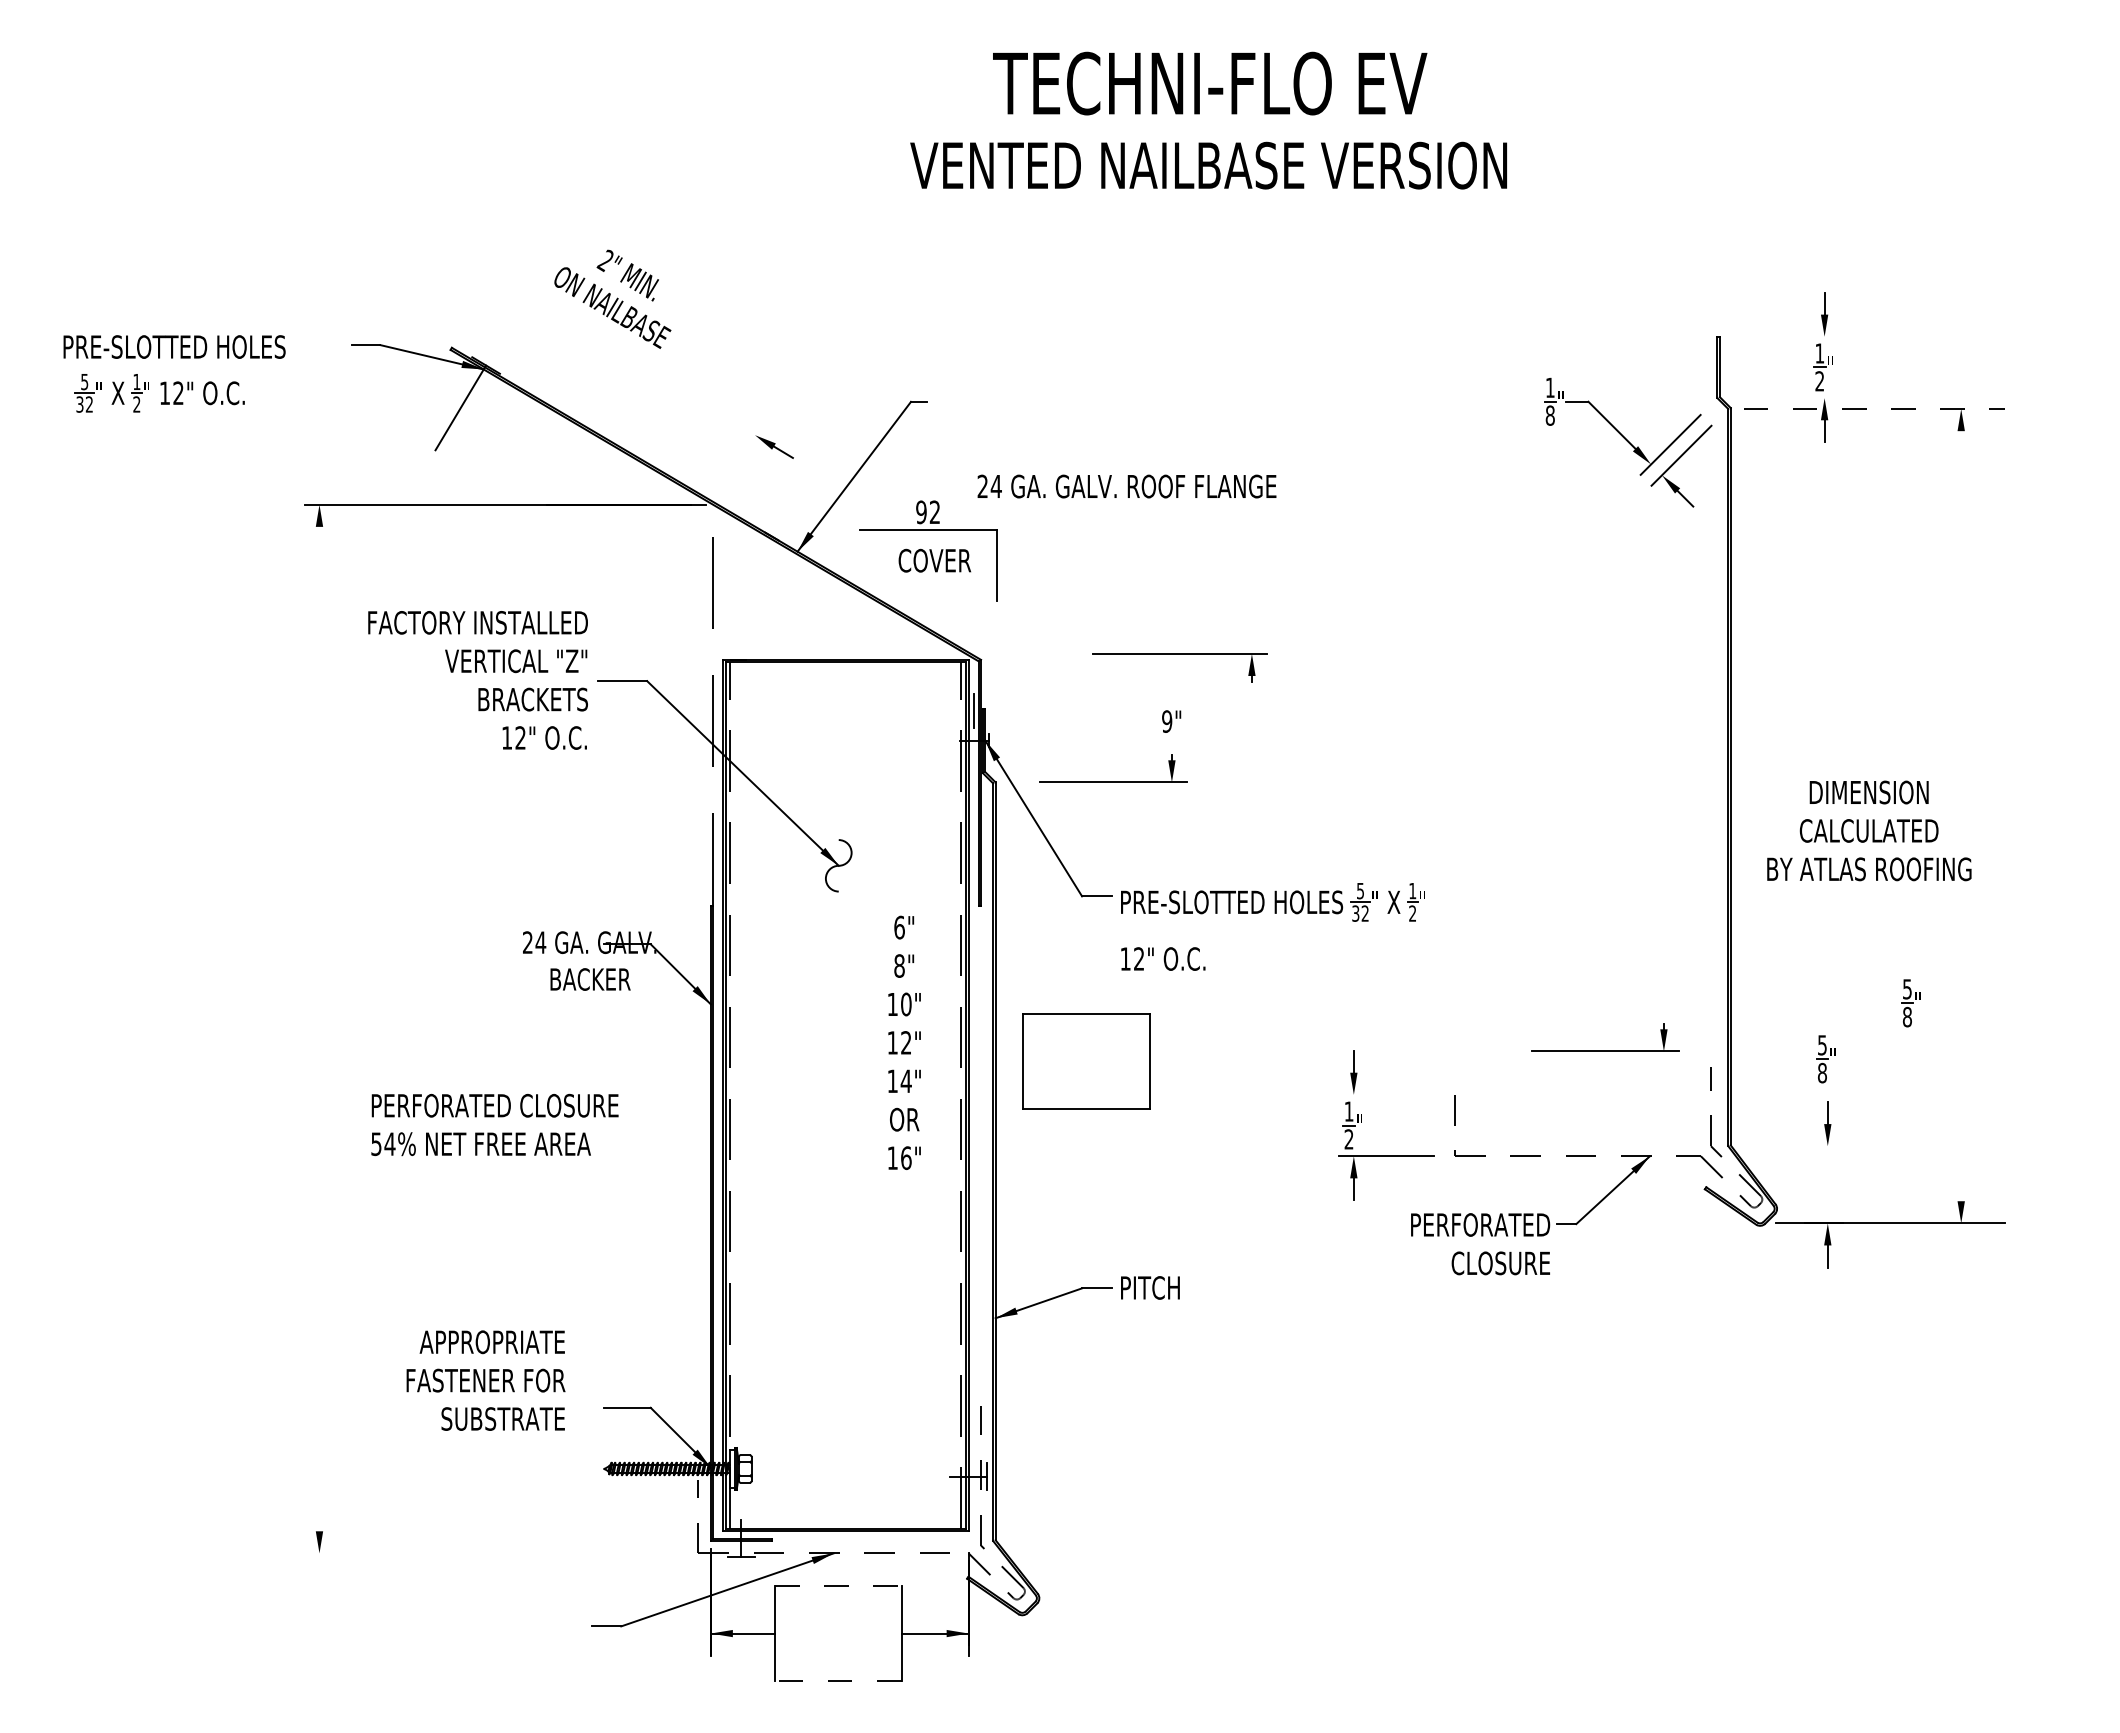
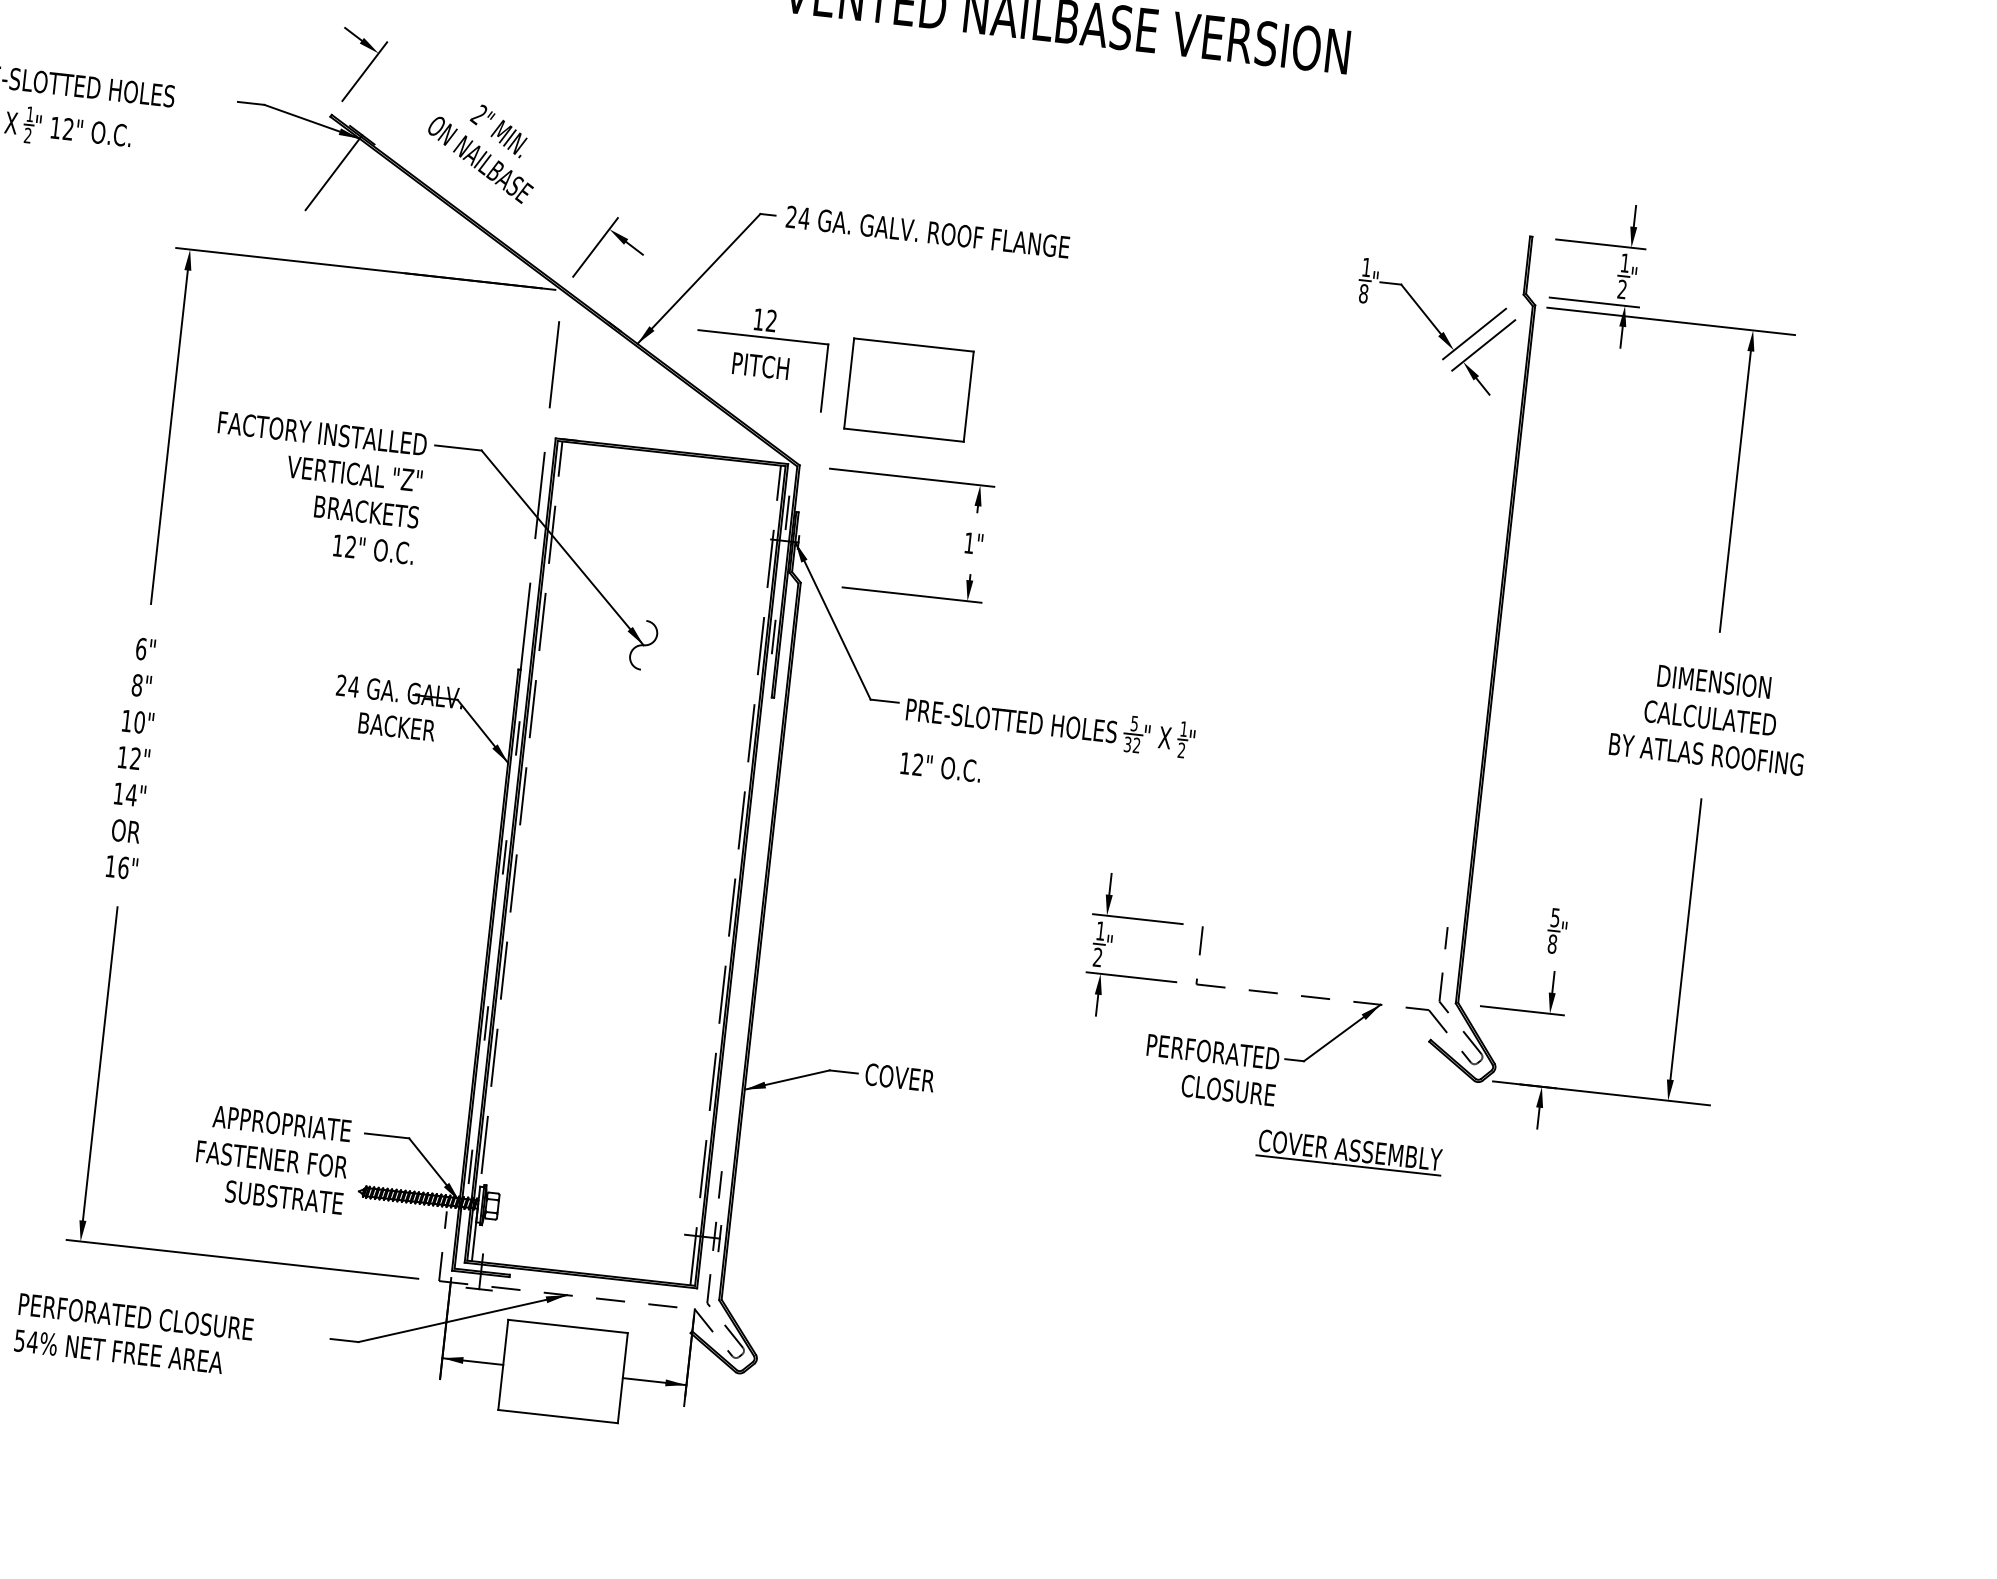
part: (478, 293) -> (362, 66), added
text: (612, 298) -> (481, 151), moved
line: (1791, 336) -> (1600, 244), added
line: (1791, 398) -> (1593, 302), added
line: (1874, 409) -> (1671, 321), dashed -> solid
line: (742, 455) -> (595, 247), added
text: (1126, 486) -> (927, 232), moved
text: (921, 512) -> (758, 319), 92 -> 12
text: (934, 560) -> (766, 366), COVER -> PITCH
line: (1961, 579) -> (1735, 491), added
part: (1179, 654) -> (911, 478), moved
text: (477, 680) -> (316, 488), moved
line: (319, 702) -> (169, 436), added
text: (1167, 721) -> (969, 543), 9" -> 1"
text: (1869, 830) -> (1710, 717), moved
line: (973, 841) -> (773, 636), added
line: (718, 977) -> (518, 738), added
part: (1910, 1003) -> (1643, 887), removed
text: (904, 1042) -> (134, 758), moved
part: (1605, 1050) -> (1349, 900), removed
line: (1961, 1052) -> (1686, 939), added
part: (1086, 1061) -> (909, 389), moved
line: (1386, 1094) -> (1137, 918), added
line: (718, 1103) -> (505, 857), added
text: (494, 1124) -> (133, 1334), moved
line: (1798, 1146) -> (1522, 1011), added
line: (718, 1278) -> (486, 1023), added
text: (1156, 1287) -> (900, 1077), PITCH -> COVER
part: (1634, 1313) -> (1349, 1151), added
line: (319, 1365) -> (100, 1063), added
text: (485, 1380) -> (271, 1159), moved
line: (718, 1430) -> (470, 1166), added
line: (490, 1553) -> (242, 1259), added
line: (838, 1585) -> (568, 1326), dashed -> solid
line: (837, 1681) -> (557, 1416), dashed -> solid

